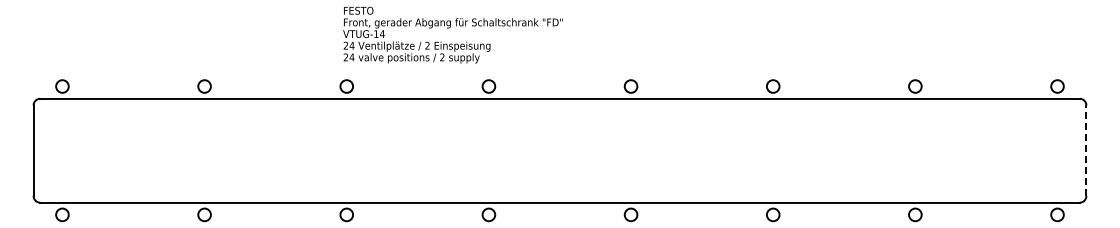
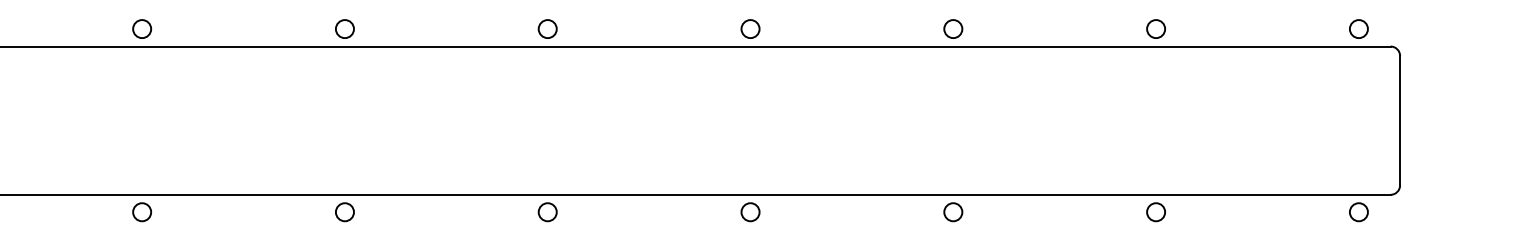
line: (1086, 150) -> (1400, 120), dashed -> solid

